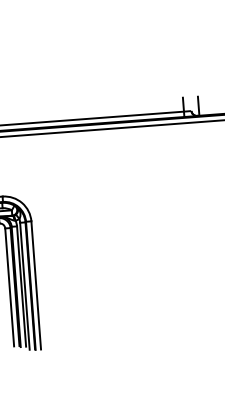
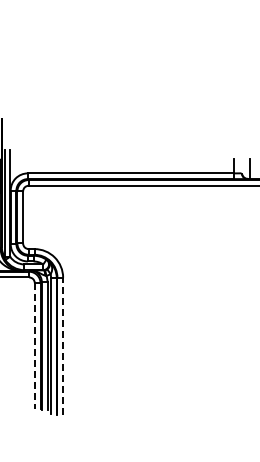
line: (36, 284) -> (63, 345), solid -> dashed
line: (9, 287) -> (34, 346), solid -> dashed

